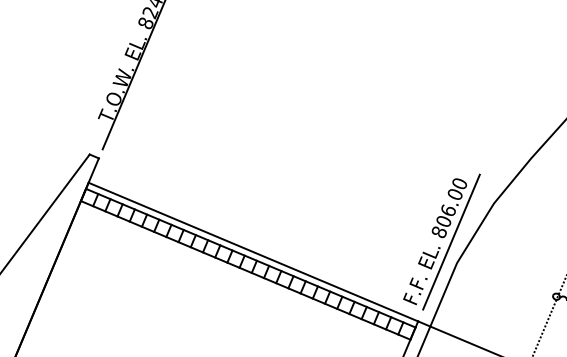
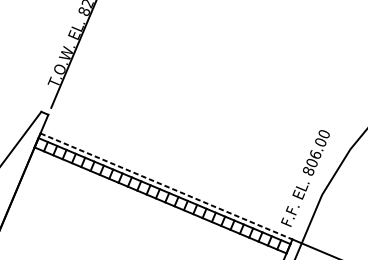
line: (451, 241) -> (317, 178), removed
line: (253, 252) -> (166, 186), solid -> dashed

